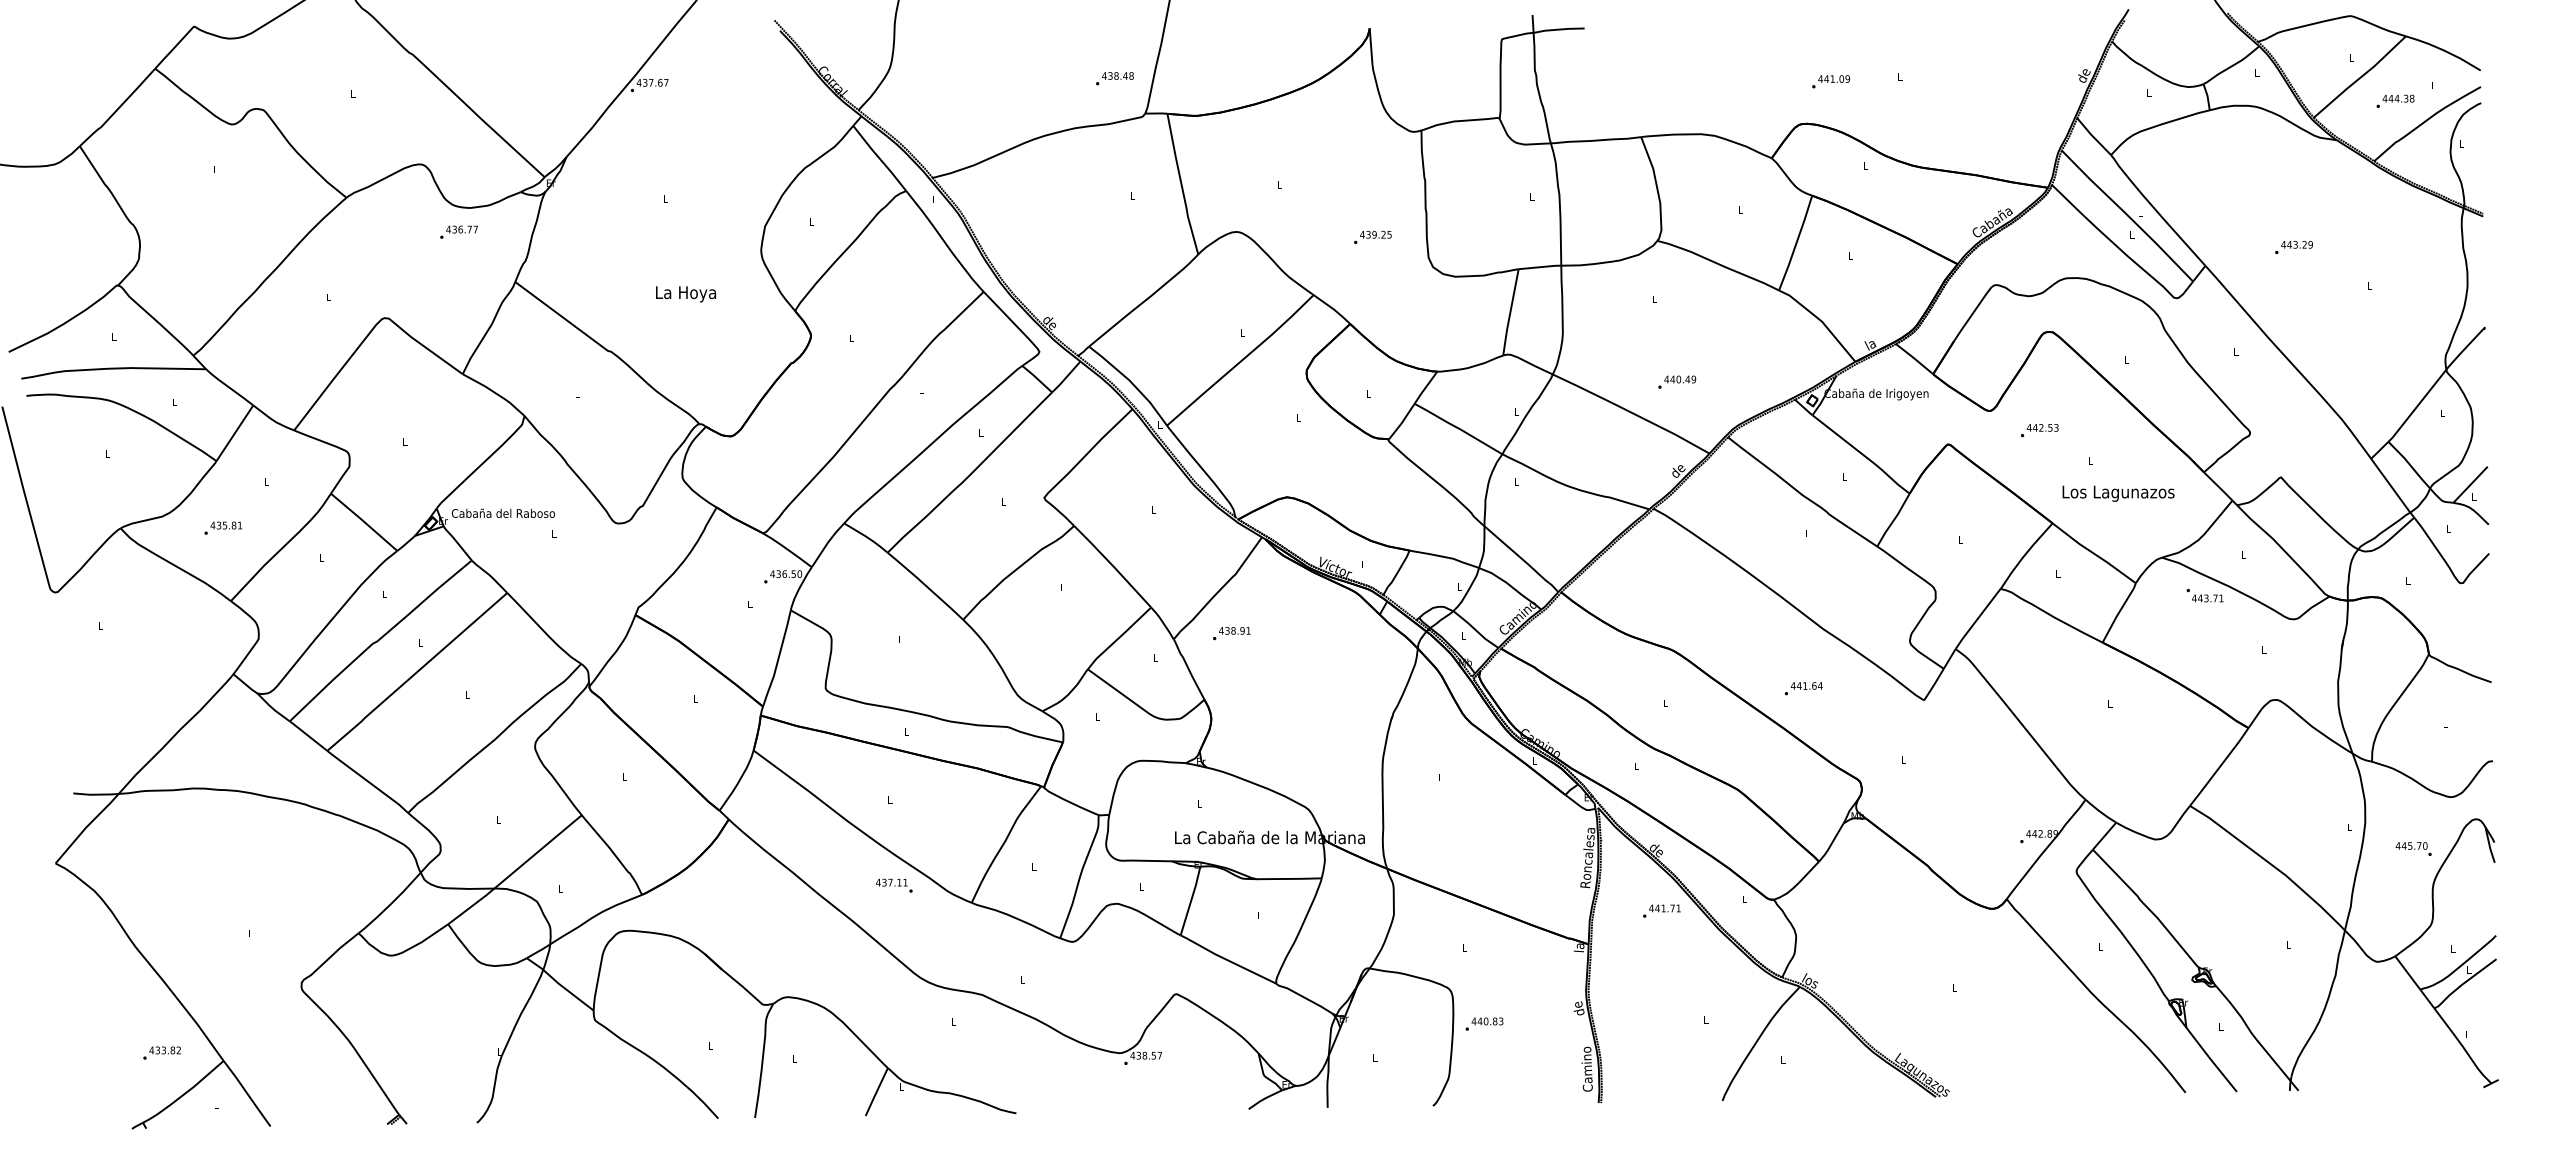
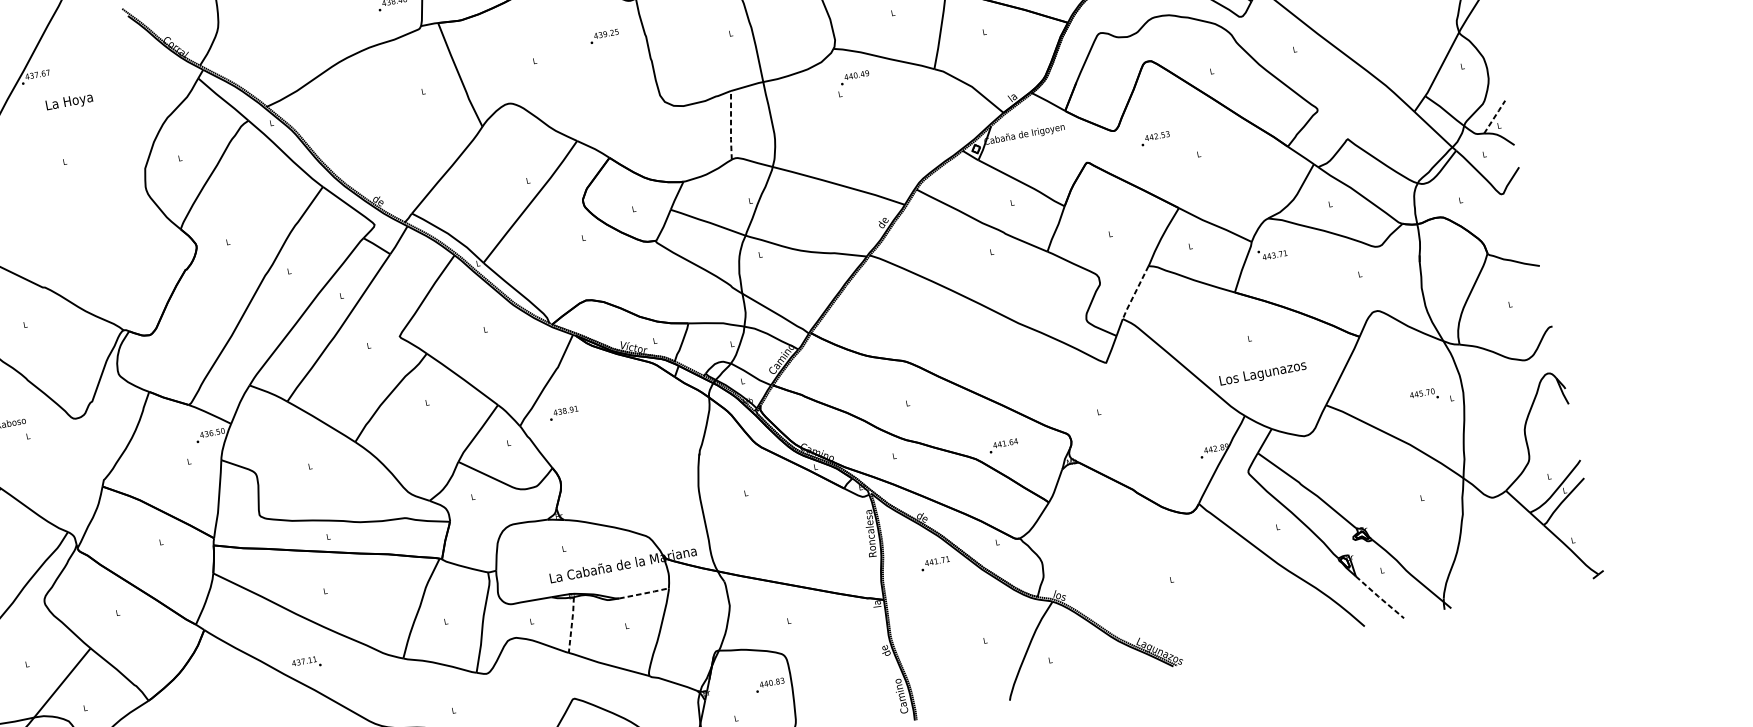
text: (1372, 236) -> (603, 35), moved
text: (685, 294) -> (69, 102), moved
line: (1510, 313) -> (731, 126), solid -> dashed
text: (1677, 381) -> (854, 77), moved
line: (2471, 484) -> (1495, 116), solid -> dashed
text: (2118, 493) -> (1263, 373), moved
text: (2204, 595) -> (1271, 253), moved
line: (1977, 619) -> (1135, 293), solid -> dashed
text: (1803, 688) -> (1003, 445), moved
text: (2413, 848) -> (1424, 395), moved
line: (1289, 878) -> (644, 593), solid -> dashed
text: (894, 885) -> (306, 663), moved
line: (1191, 900) -> (572, 624), solid -> dashed
text: (1484, 1023) -> (770, 684), moved
line: (2211, 1059) -> (1379, 597), solid -> dashed

